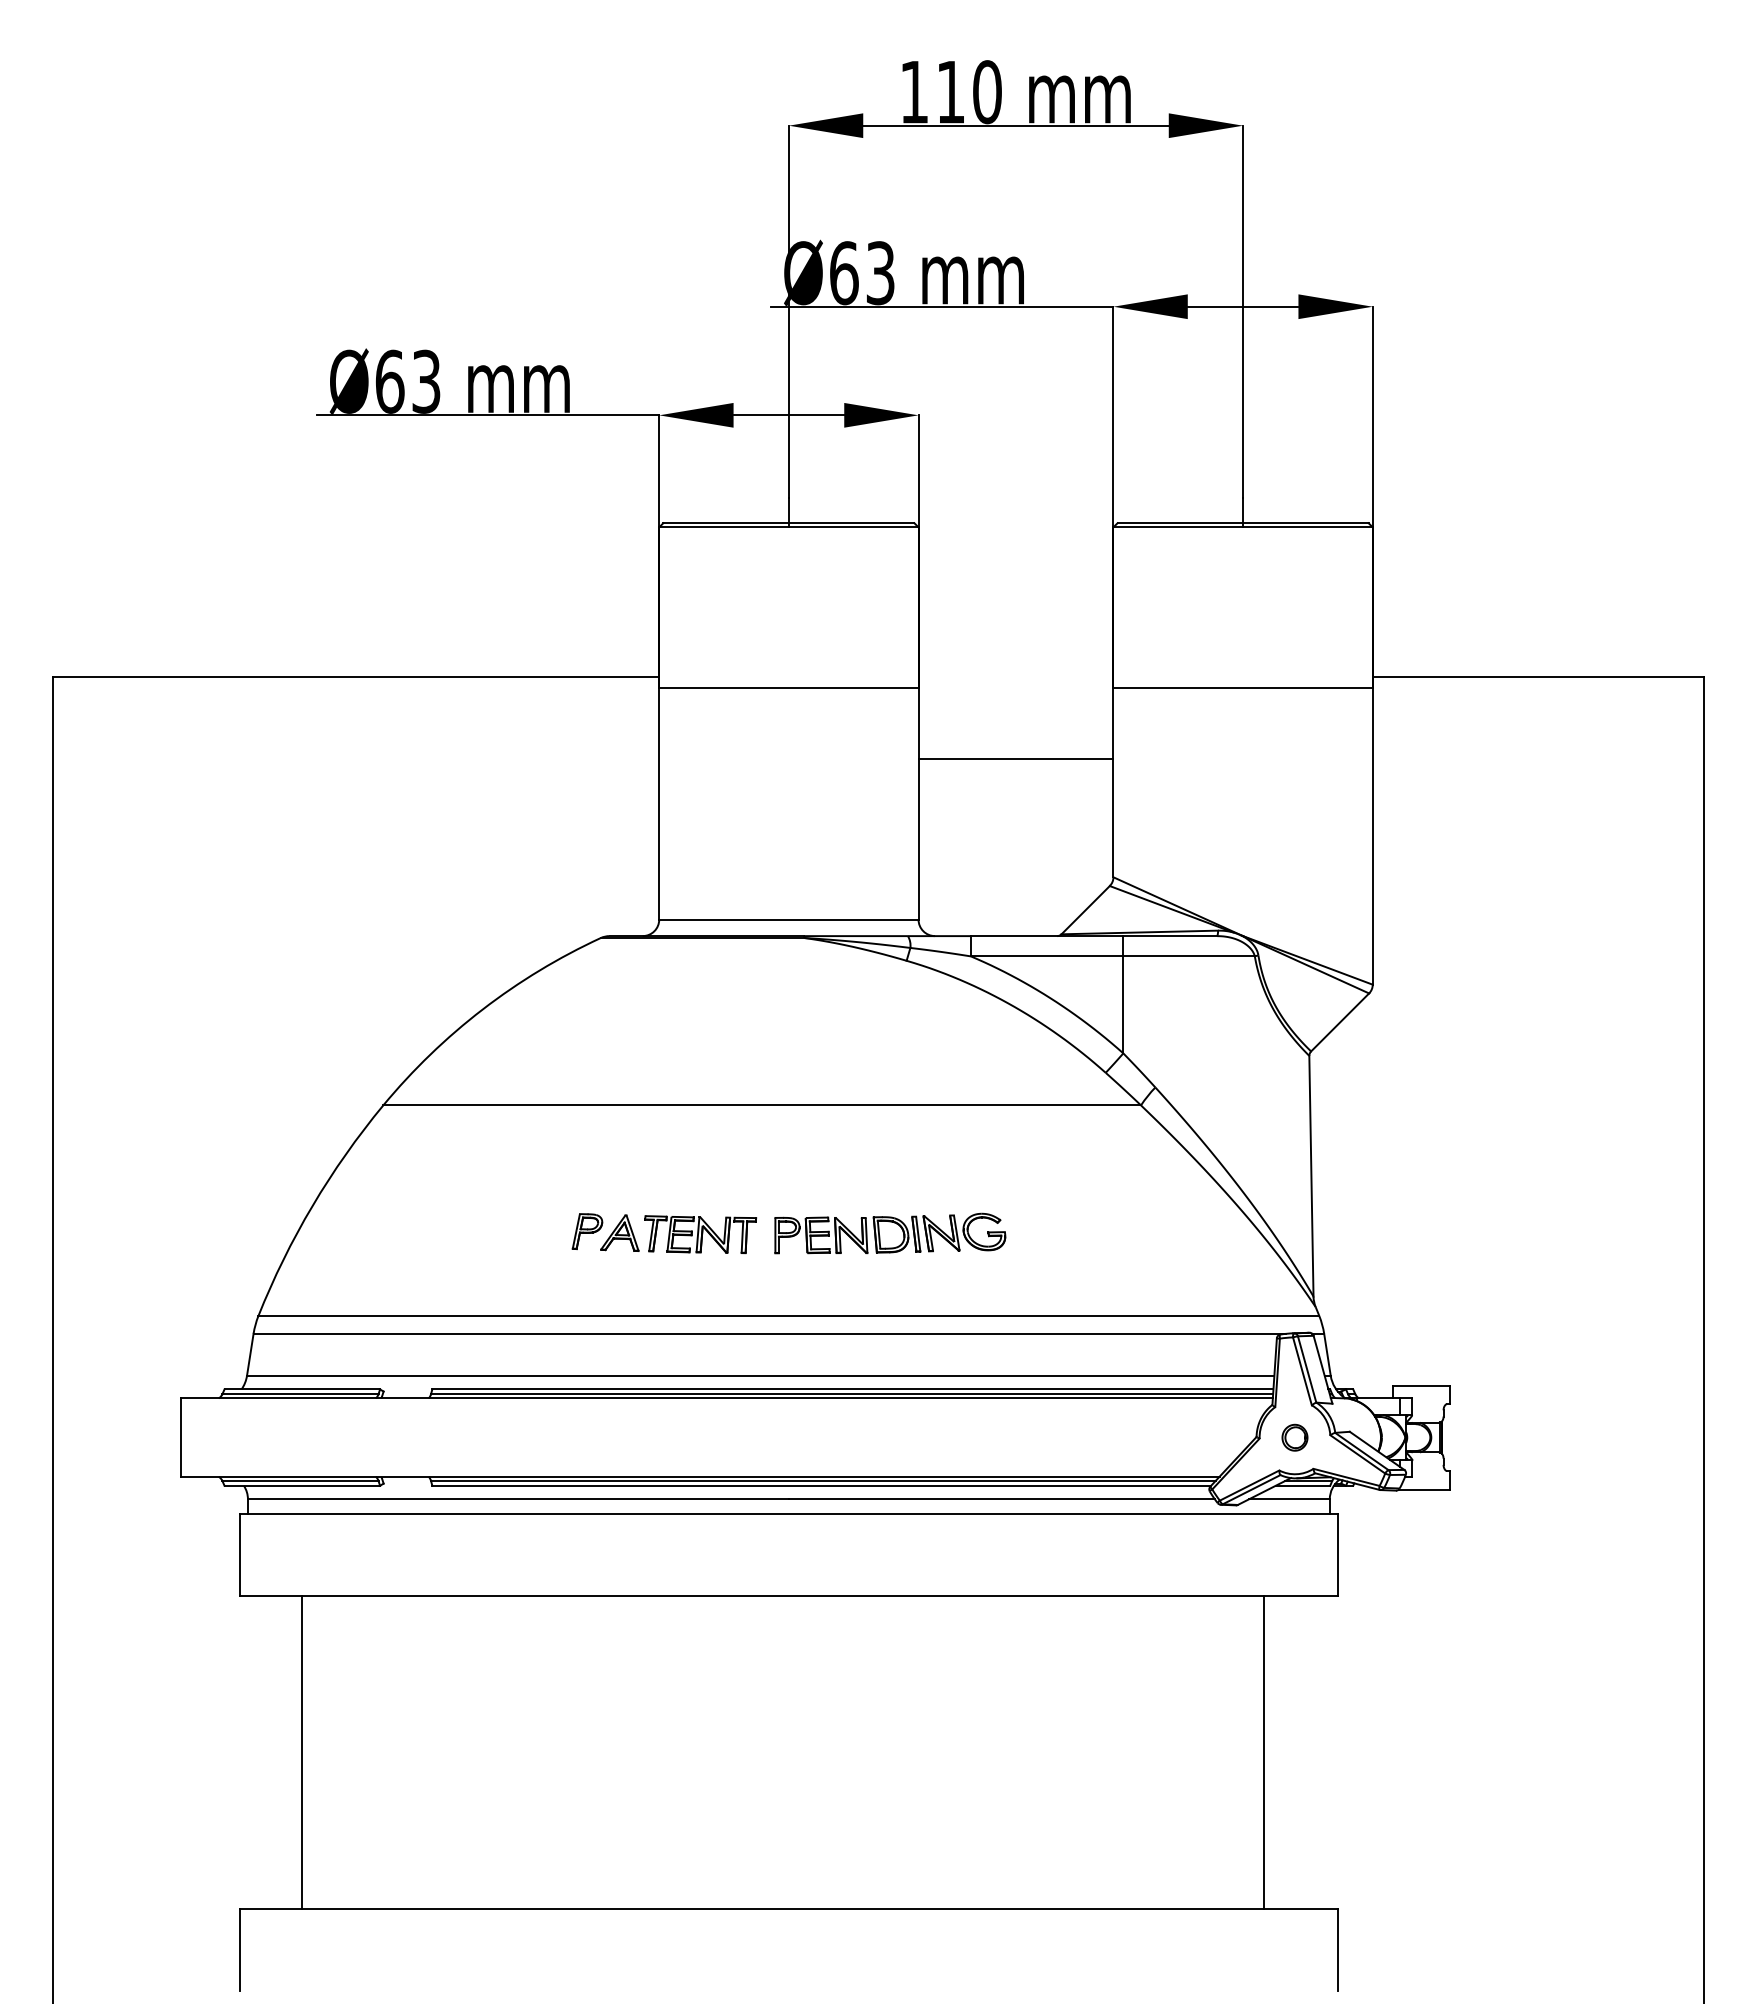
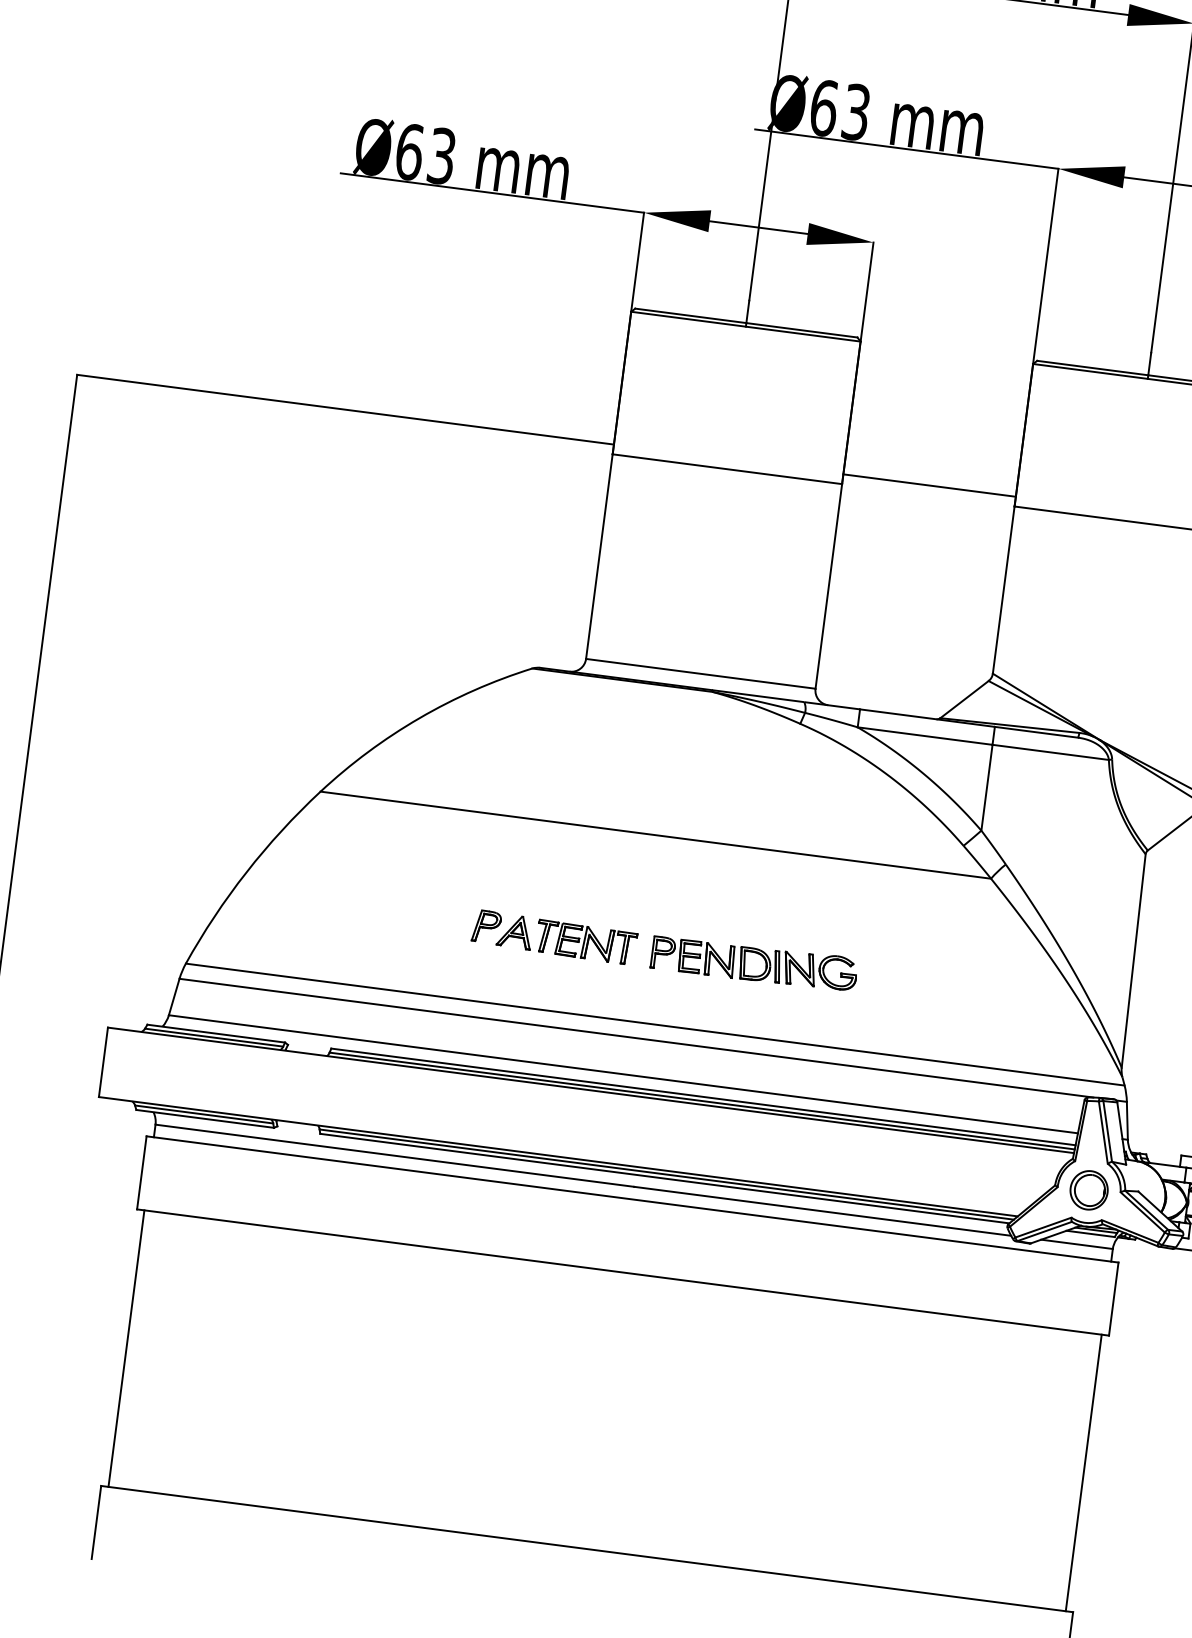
line: (1015, 759) -> (929, 485), moved
part: (1294, 1437) -> (1088, 1190), size x1.67
line: (301, 1752) -> (126, 1348), moved
line: (1263, 1752) -> (1083, 1472), moved

